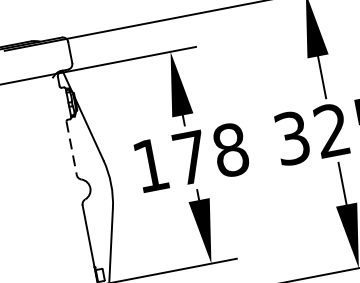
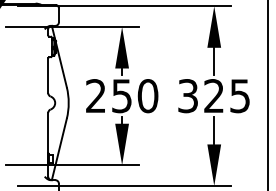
line: (72, 149) -> (48, 76), dashed -> solid
text: (191, 158) -> (122, 96), 178 -> 250

